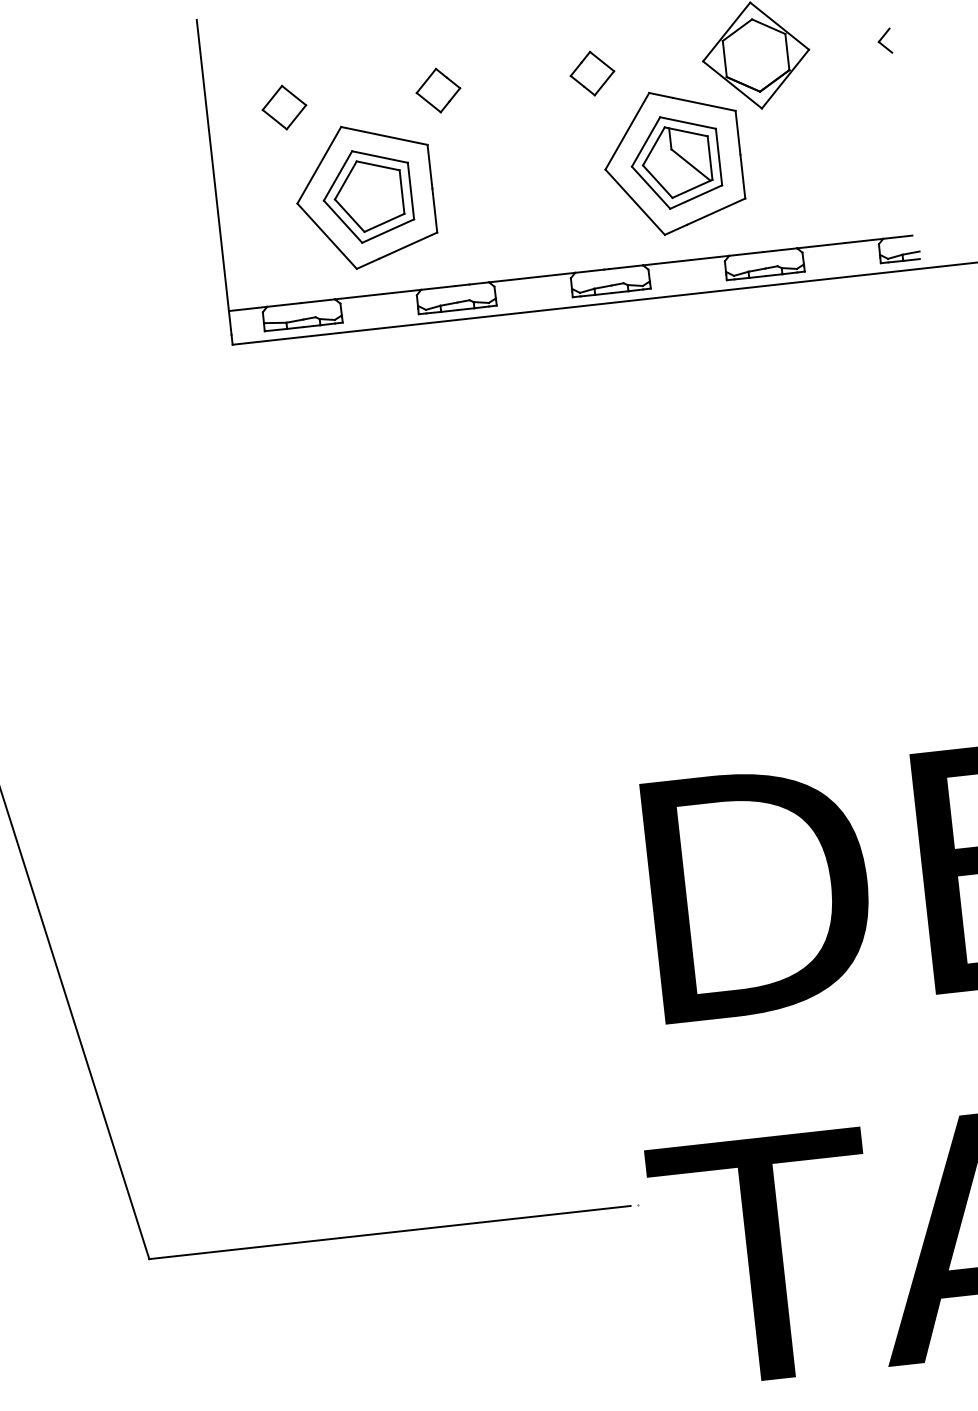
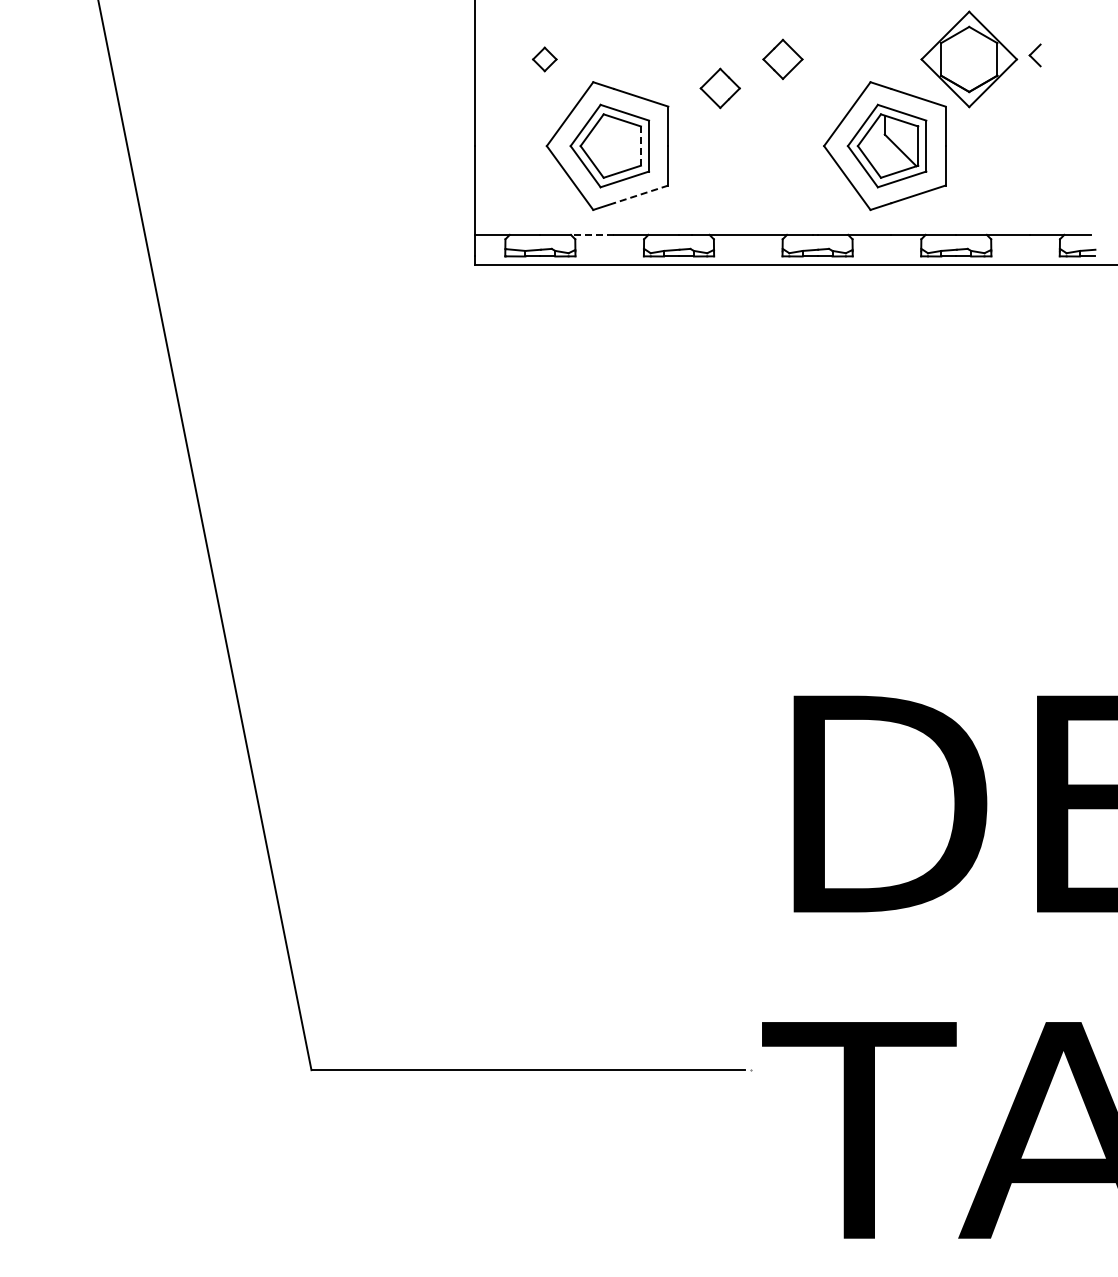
part: (884, 41) -> (1034, 55), moved
part: (591, 72) -> (782, 58), moved
part: (437, 90) -> (719, 88), moved
part: (284, 107) -> (544, 59), size x0.6
line: (402, 192) -> (641, 146), solid -> dashed
line: (408, 245) -> (641, 194), solid -> dashed
line: (358, 296) -> (592, 234), solid -> dashed

